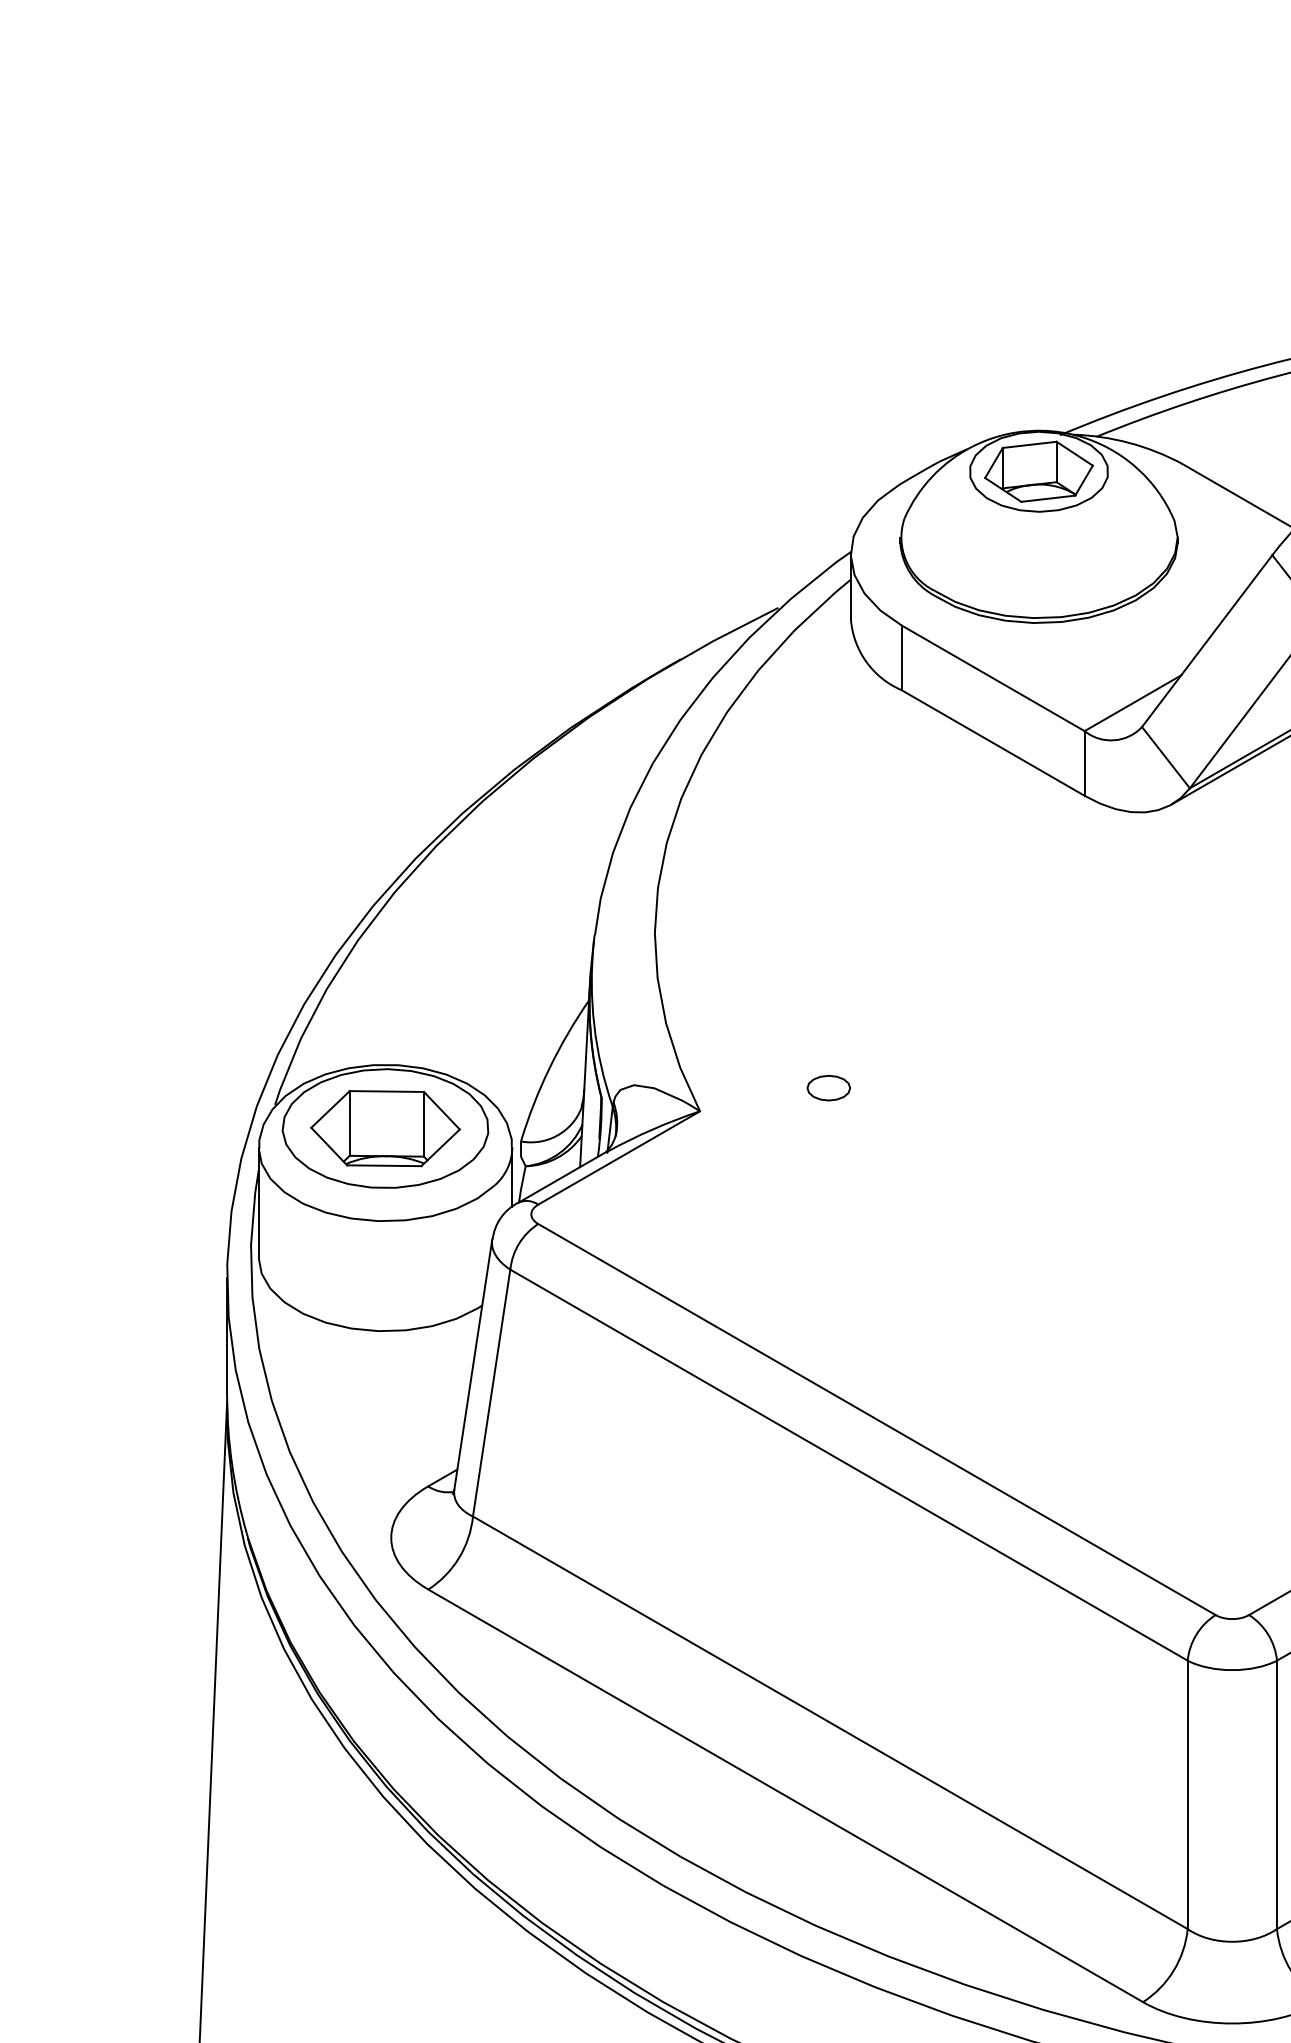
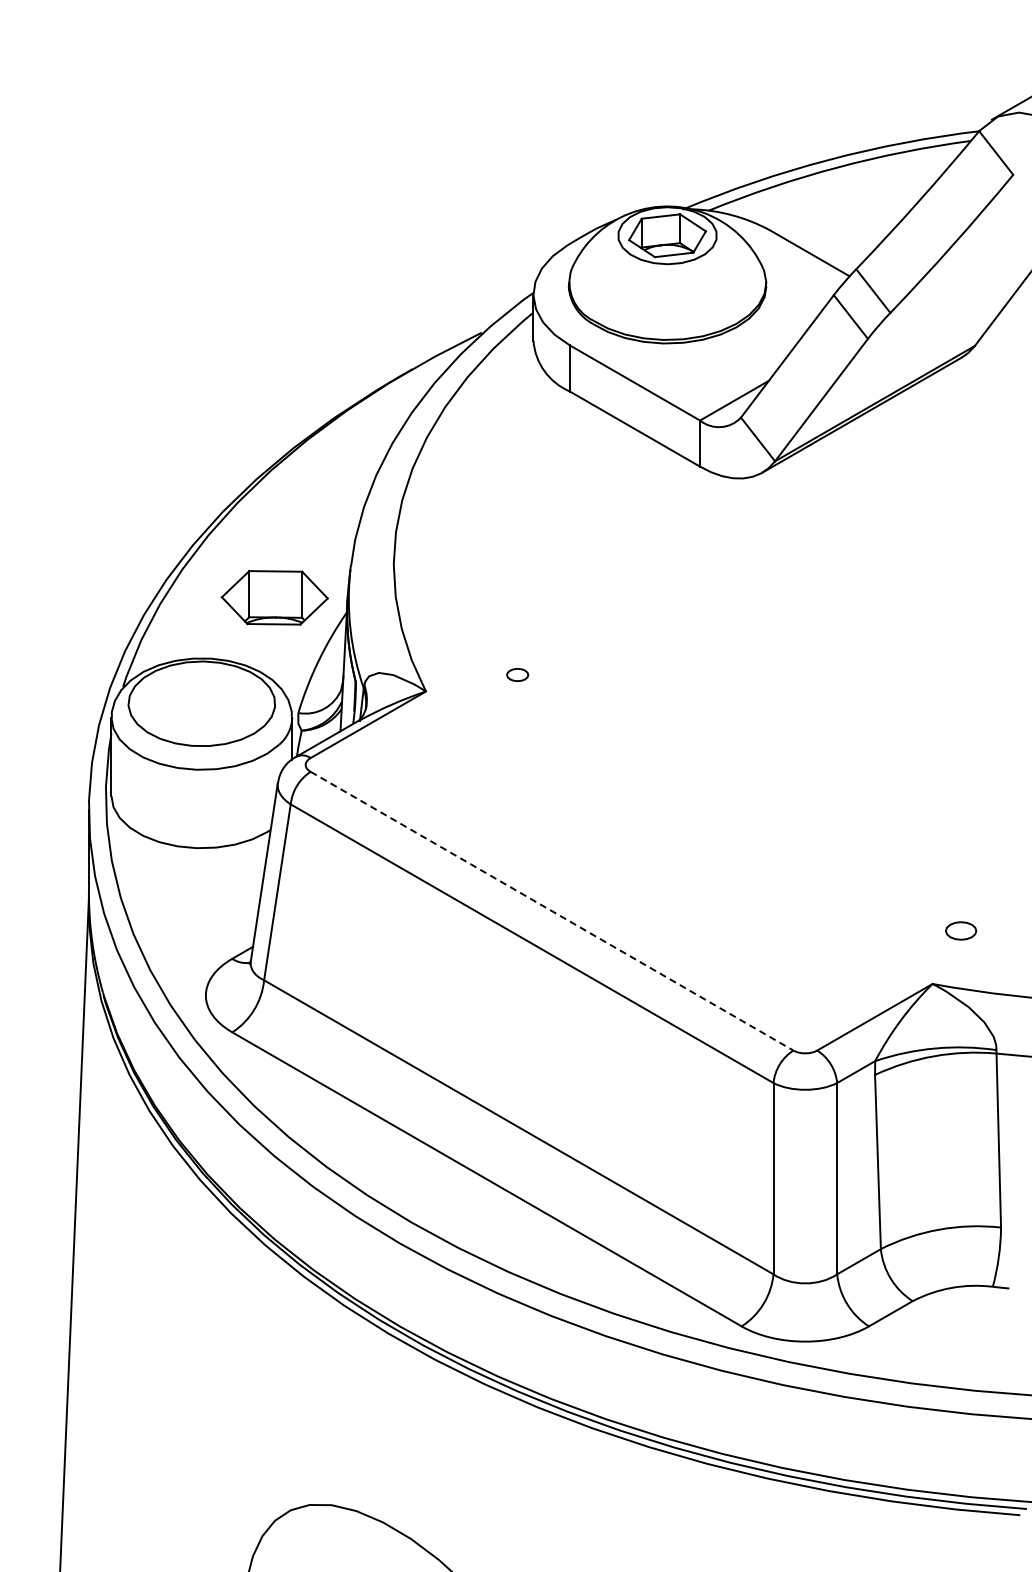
part: (828, 1087) -> (517, 674), size x0.7
part: (385, 1128) -> (274, 597), moved
line: (877, 1419) -> (552, 911), solid -> dashed

